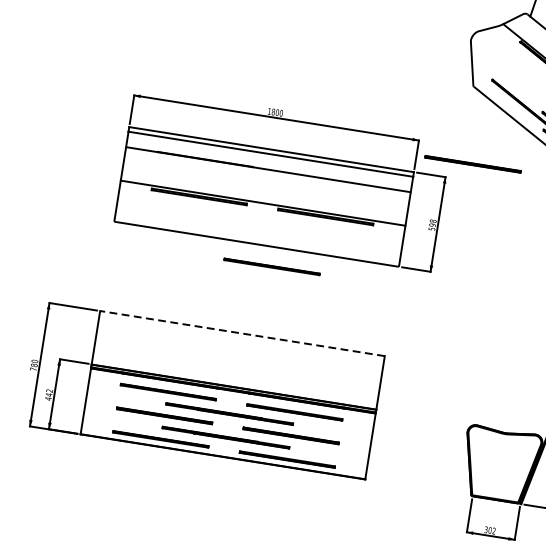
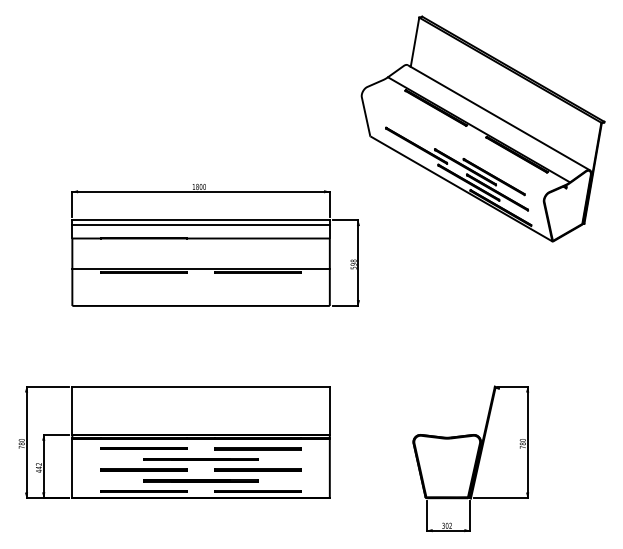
line: (472, 163) -> (380, 204), removed
line: (271, 266) -> (217, 323), removed
line: (242, 333) -> (201, 386), dashed -> solid

